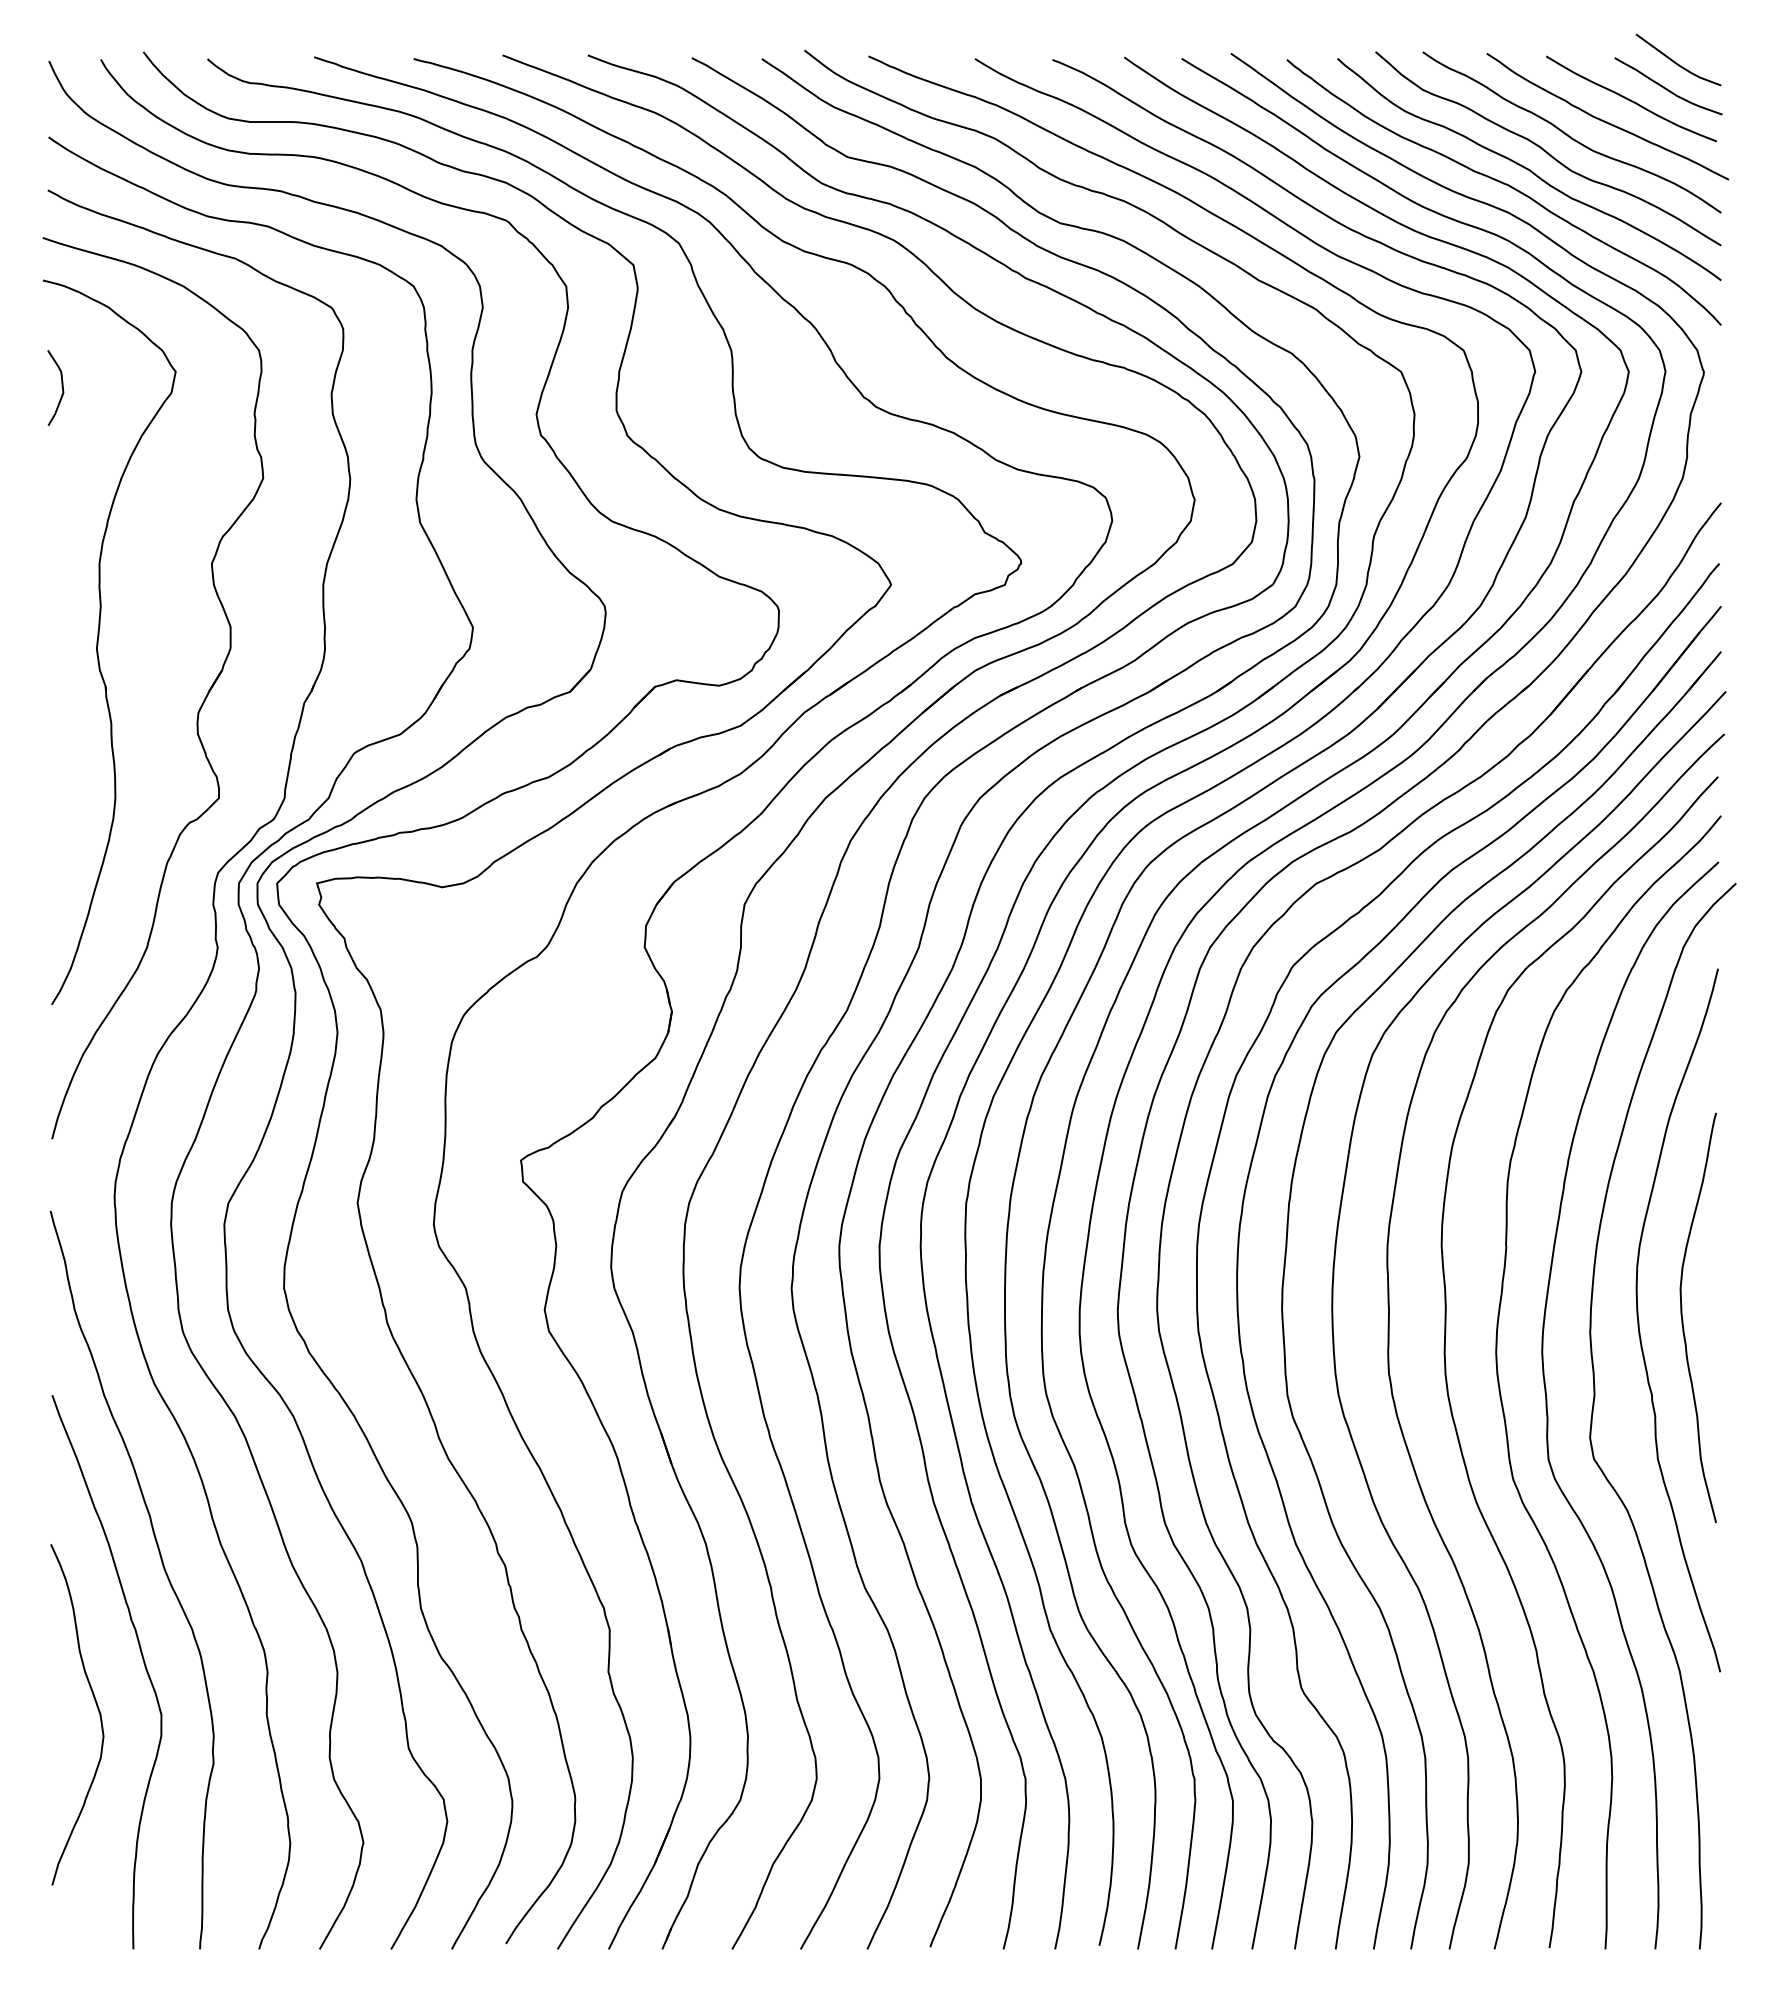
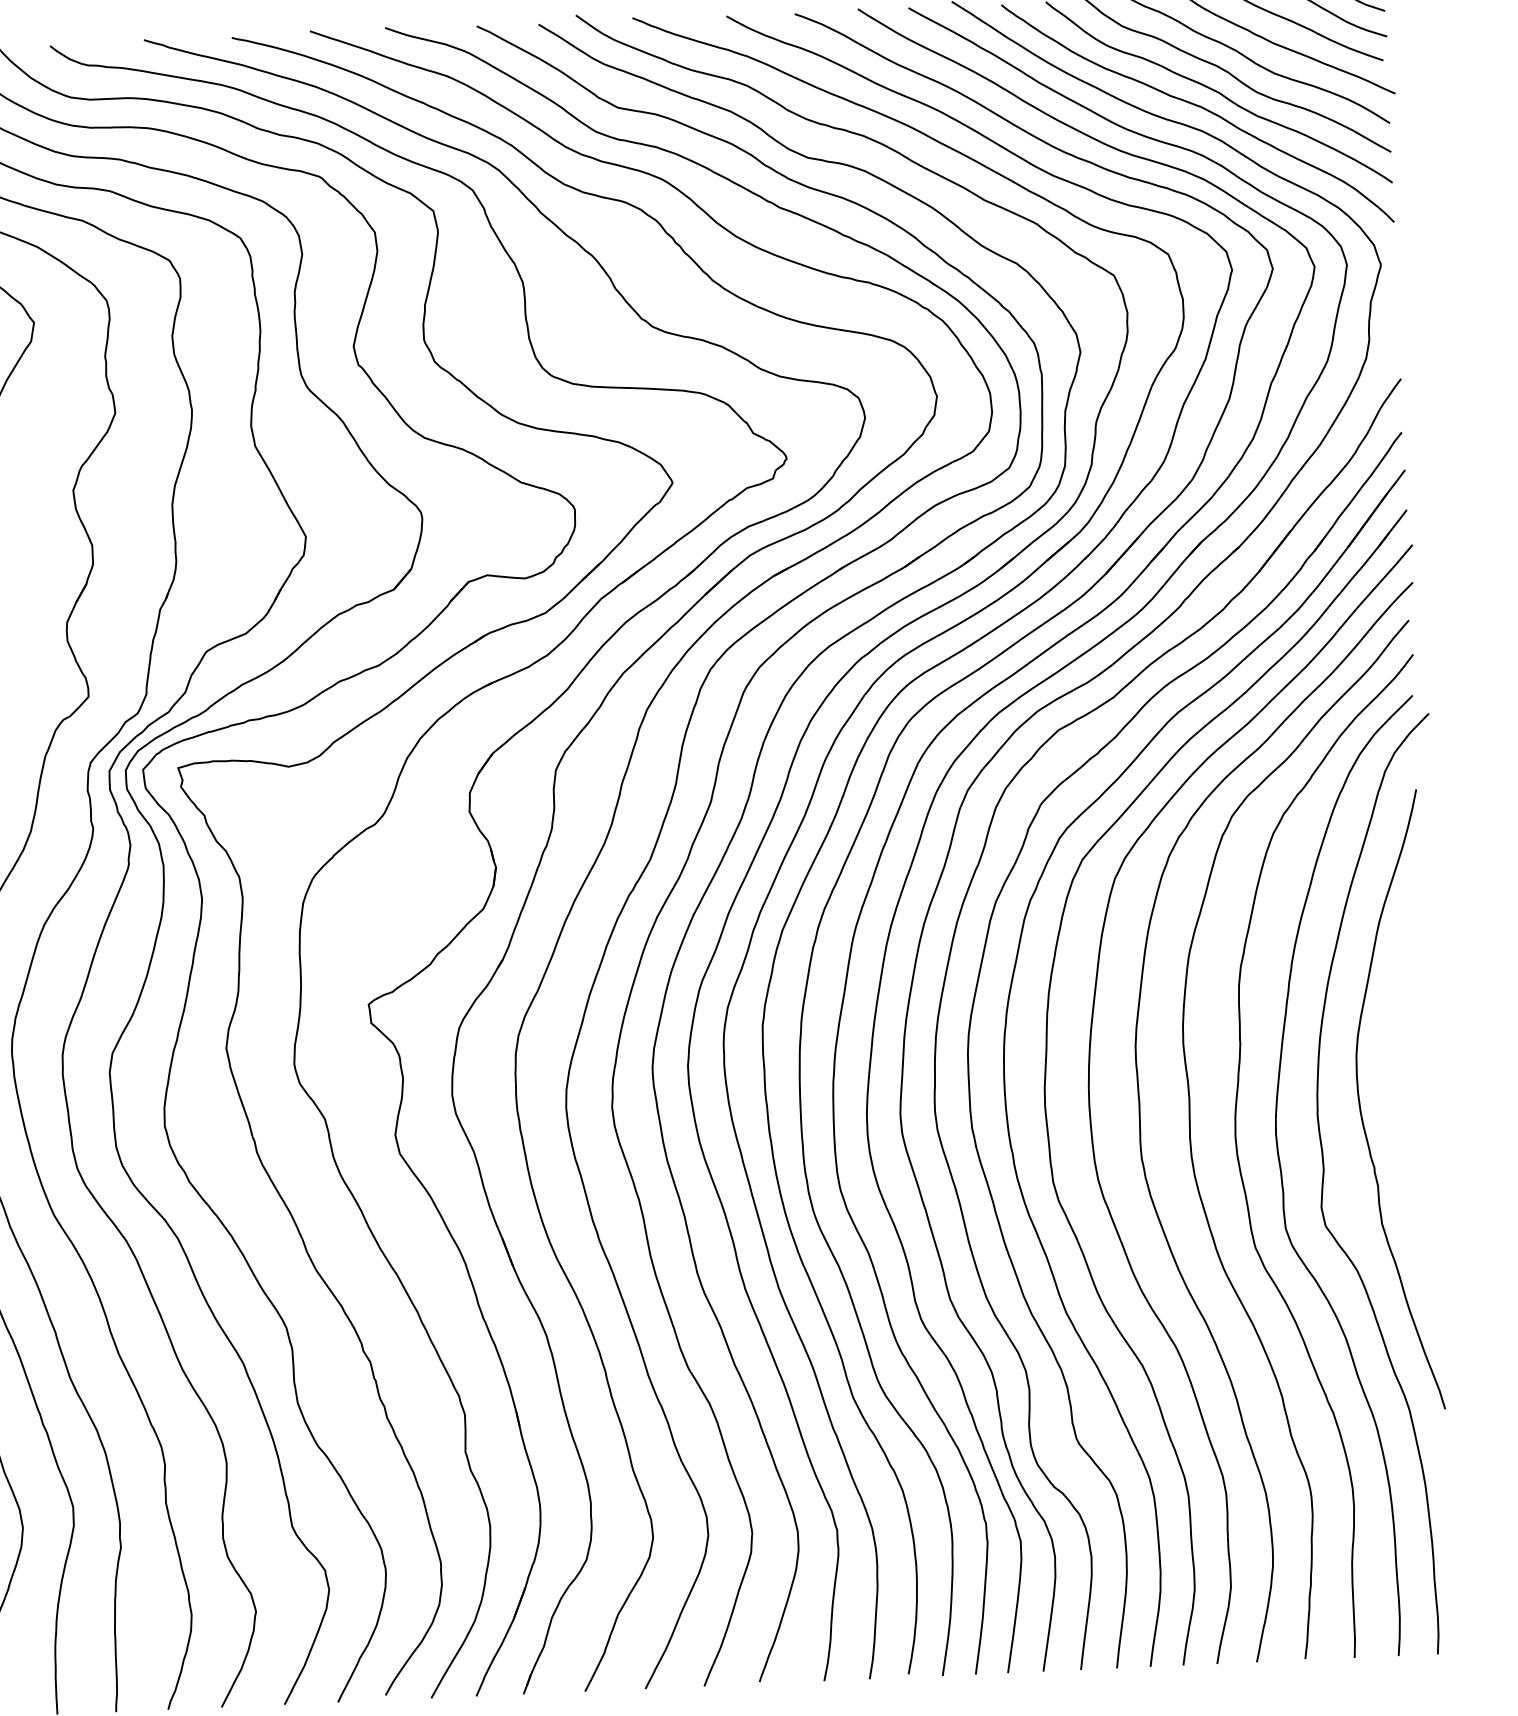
curve: (1683, 1319) -> (1399, 1099), removed

